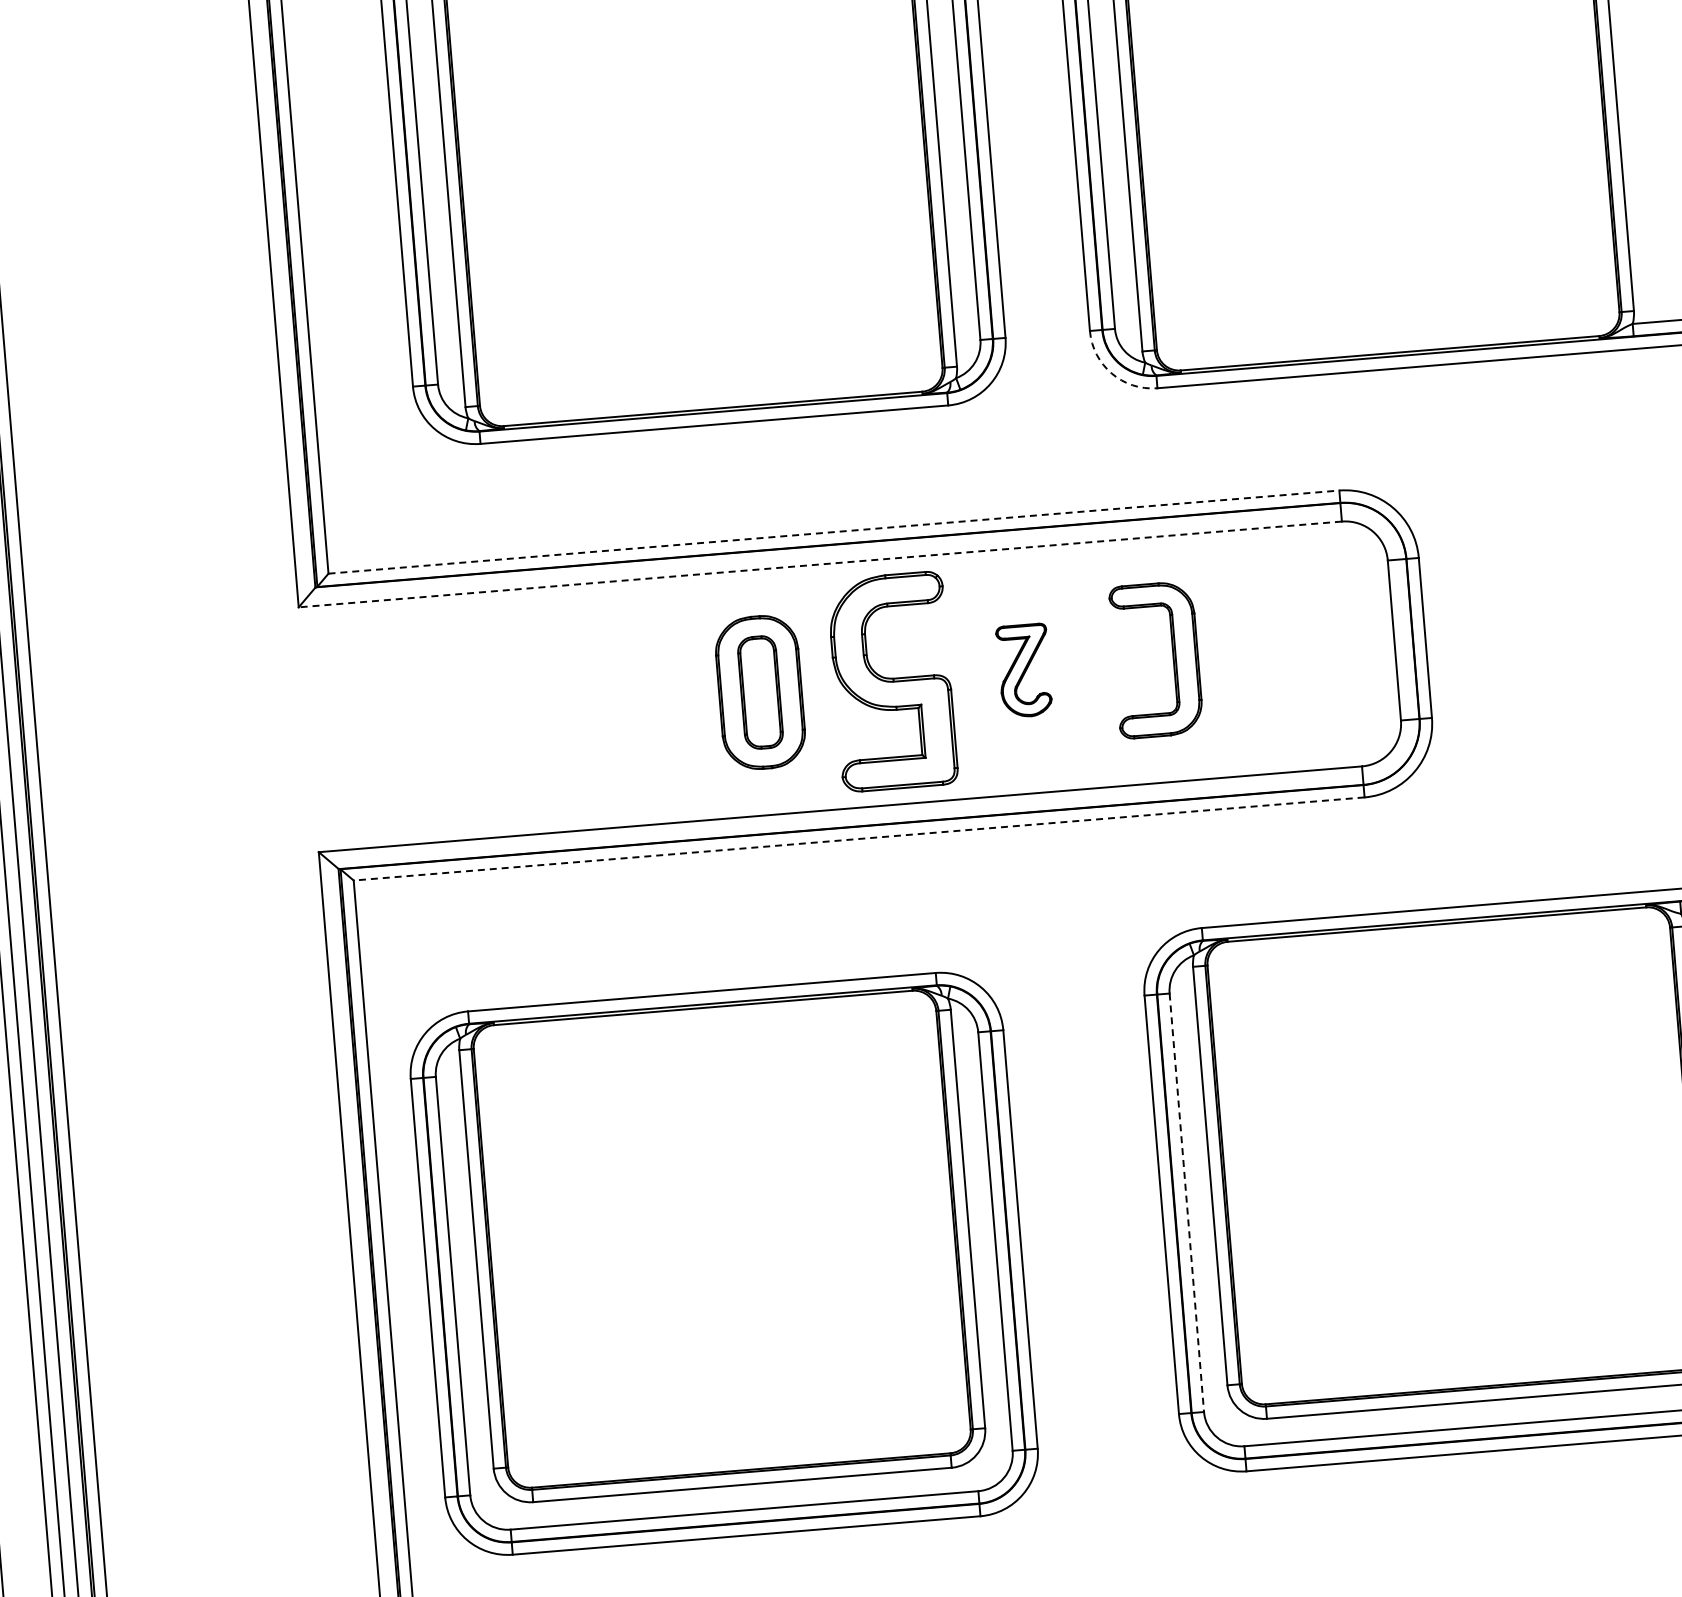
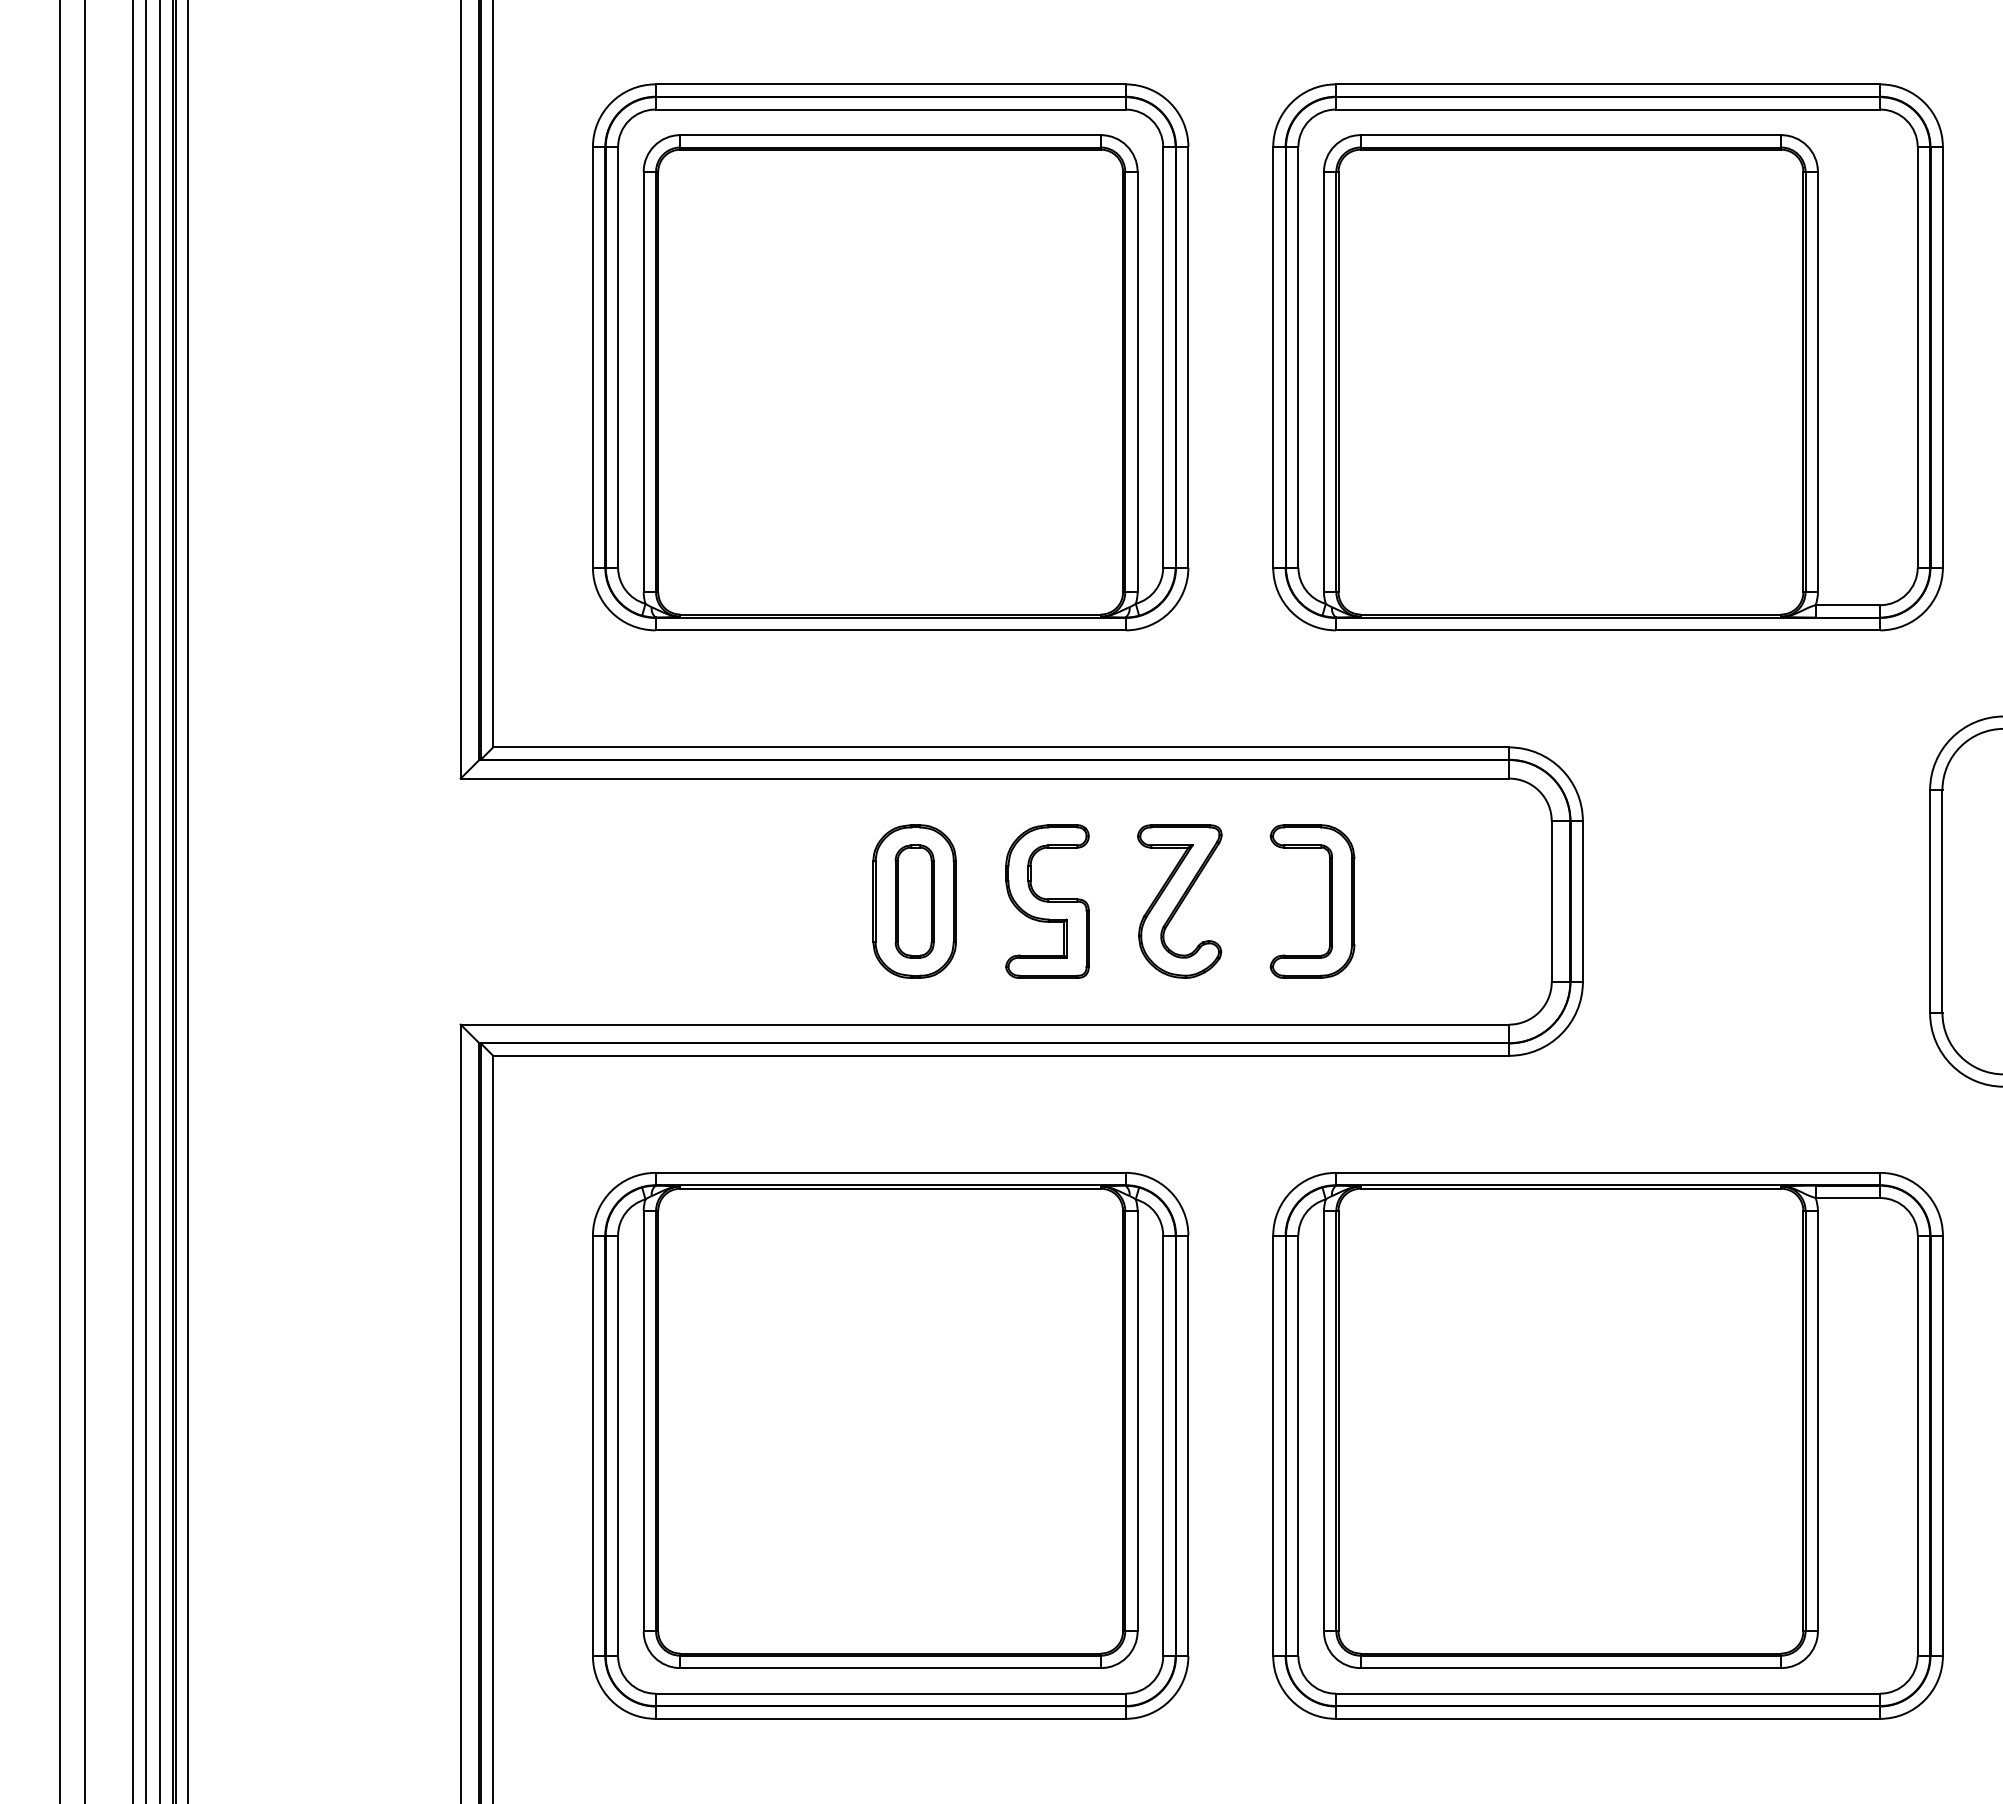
arc: (1111, 374) -> (1291, 612), dashed -> solid
line: (834, 532) -> (1001, 747), dashed -> solid
line: (819, 564) -> (984, 778), dashed -> solid
part: (1023, 670) -> (1179, 901), size x1.67
part: (892, 681) -> (1047, 901), size x0.71
line: (859, 838) -> (1001, 1055), dashed -> solid
line: (1186, 1203) -> (1298, 1446), dashed -> solid
part: (724, 1263) -> (890, 1445), moved

